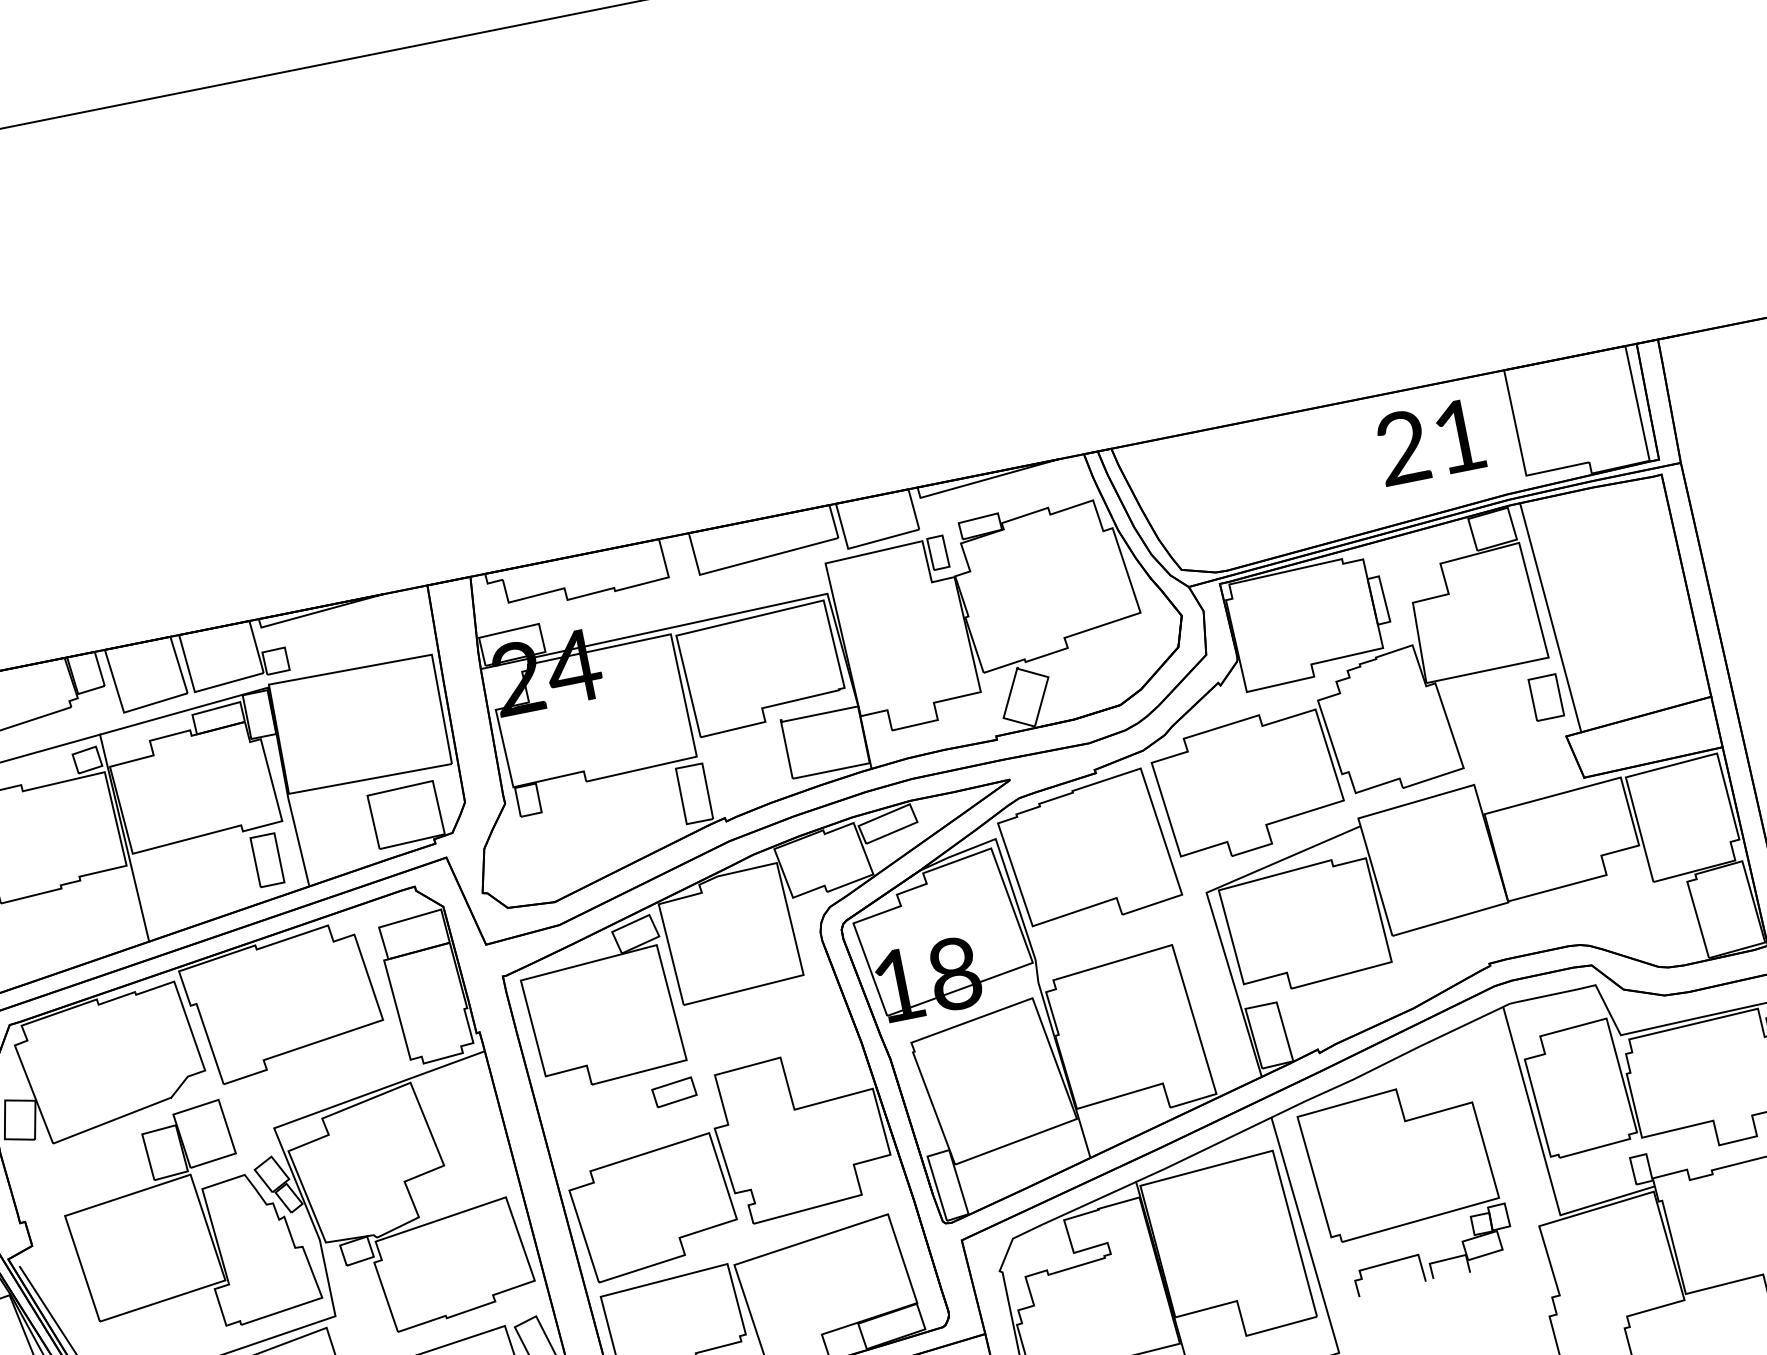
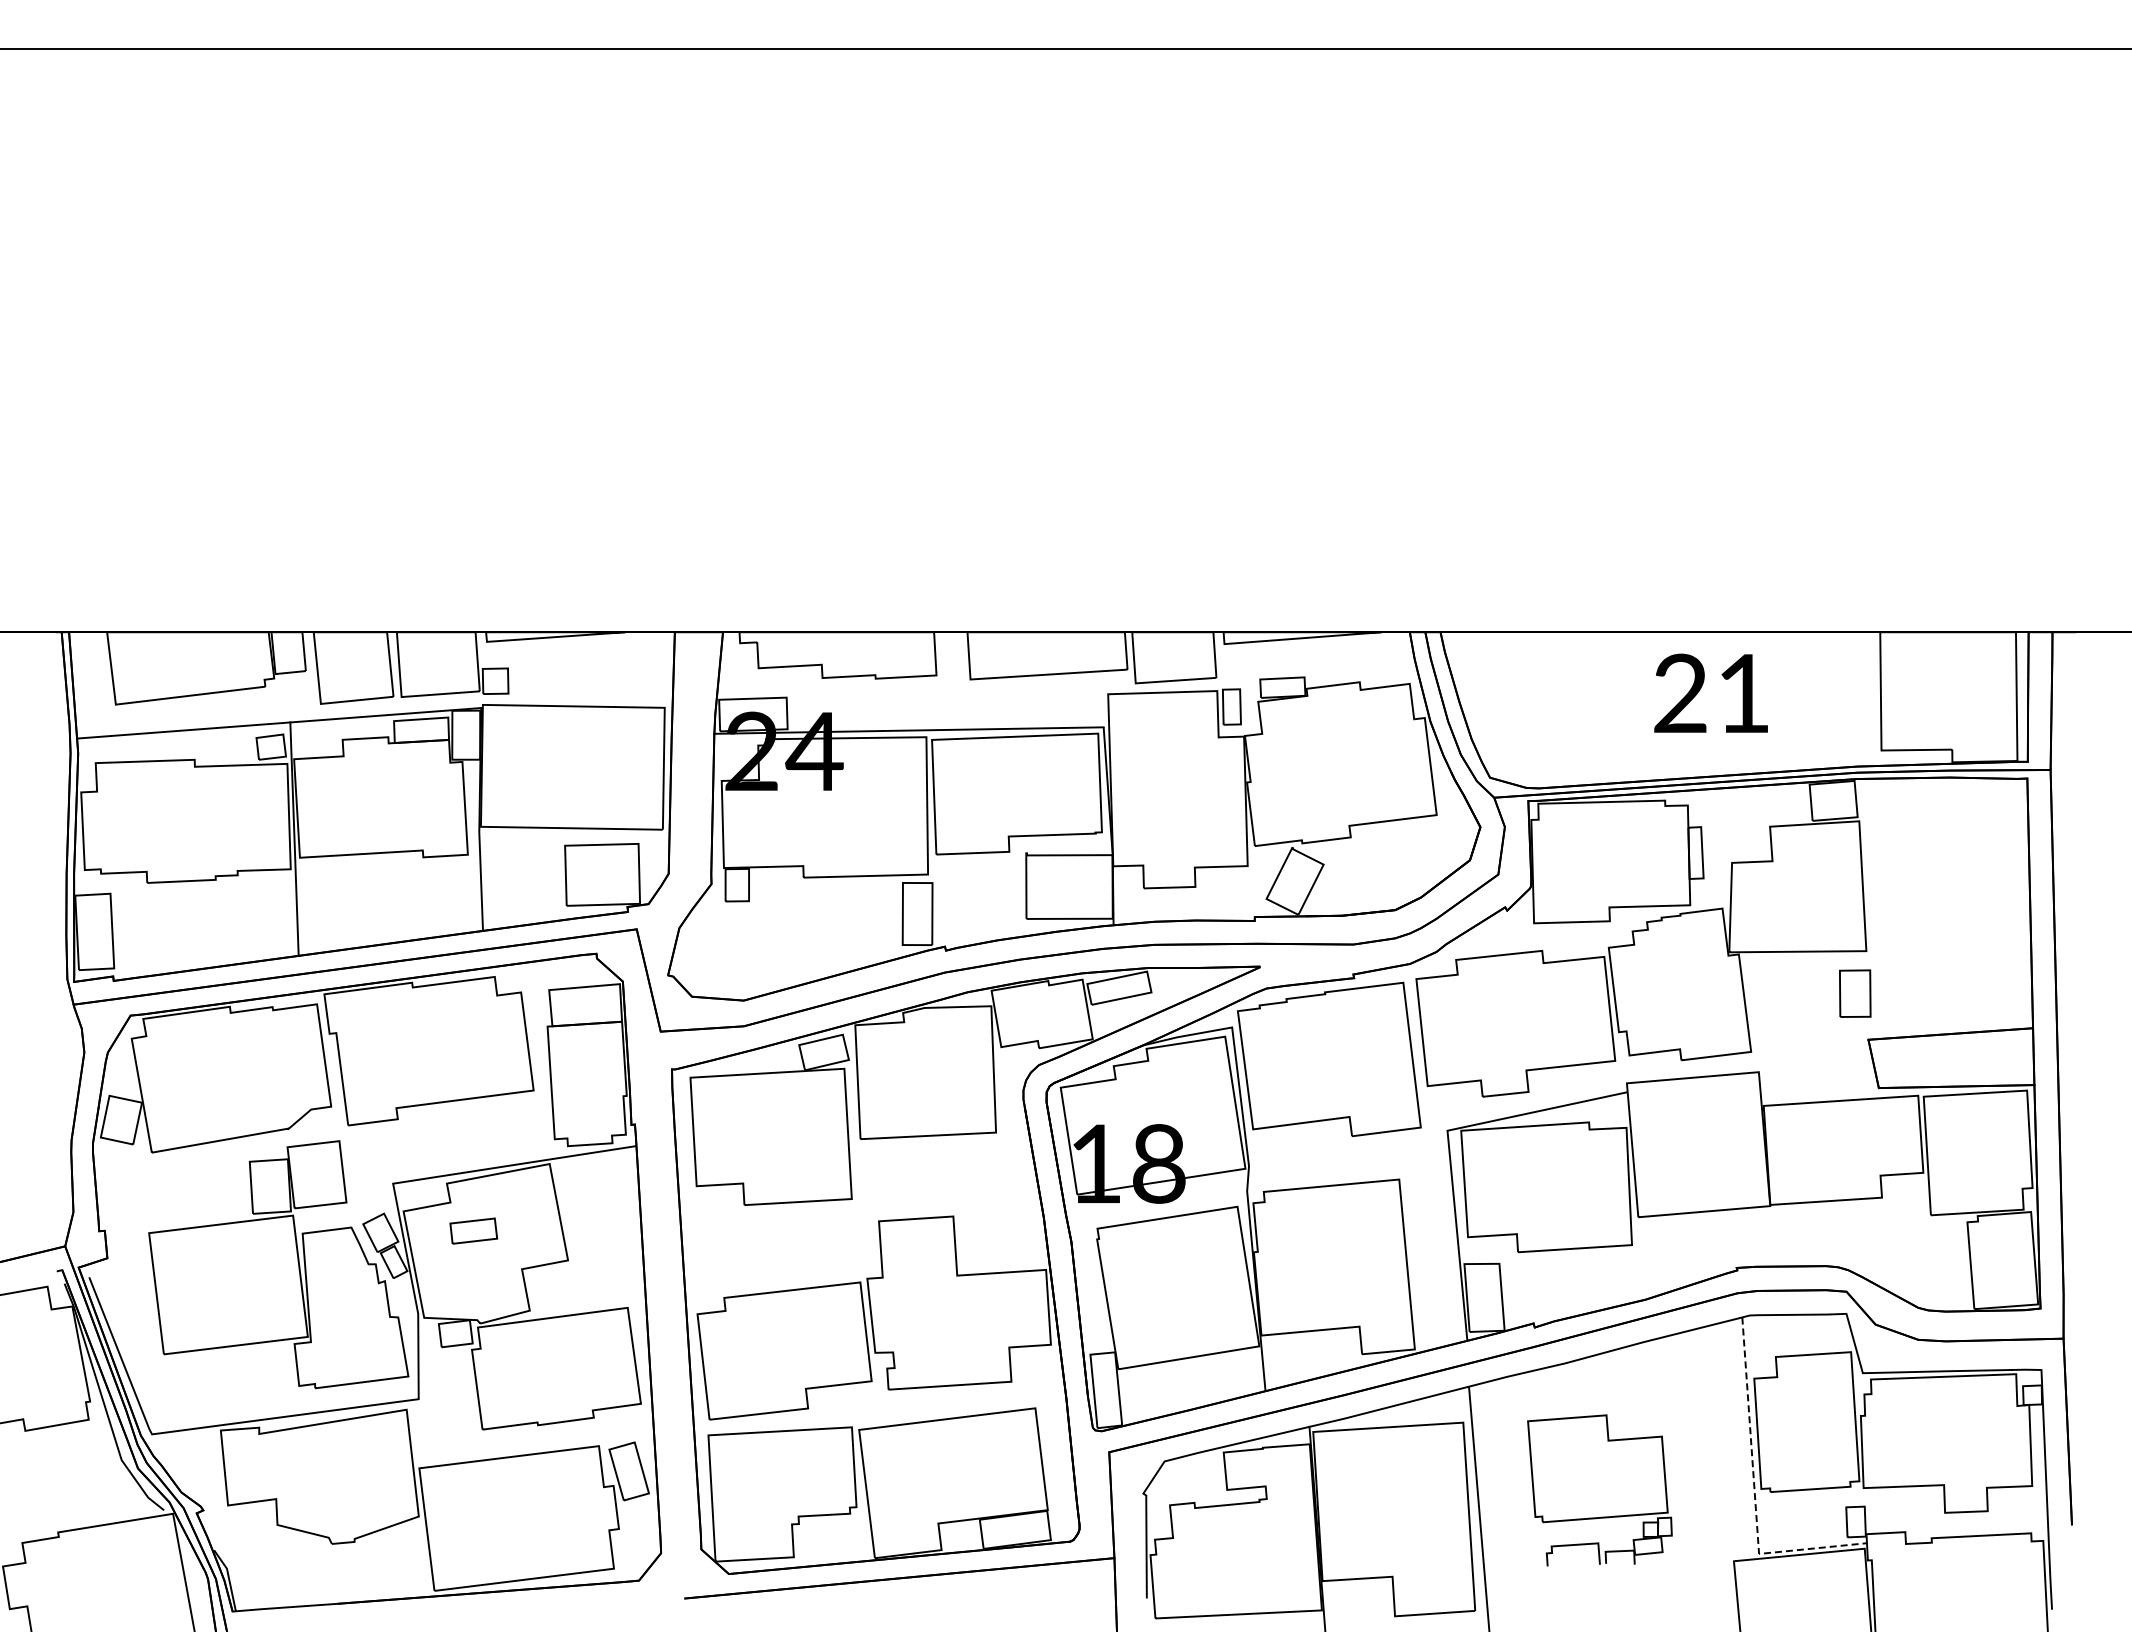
text: (1429, 441) -> (1710, 692), moved
line: (1550, 617) -> (1876, 908), removed
part: (267, 860) -> (443, 893), removed
part: (674, 1091) -> (473, 1230), moved
line: (1544, 1159) -> (1754, 1490), solid -> dashed
part: (1406, 1187) -> (1599, 1490), size x0.7

